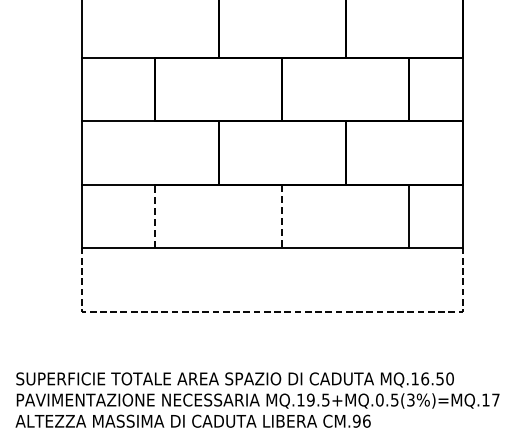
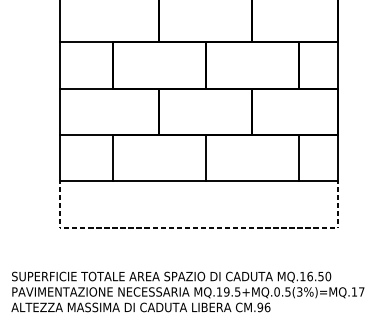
line: (154, 216) -> (112, 158), dashed -> solid
line: (282, 216) -> (206, 158), dashed -> solid

